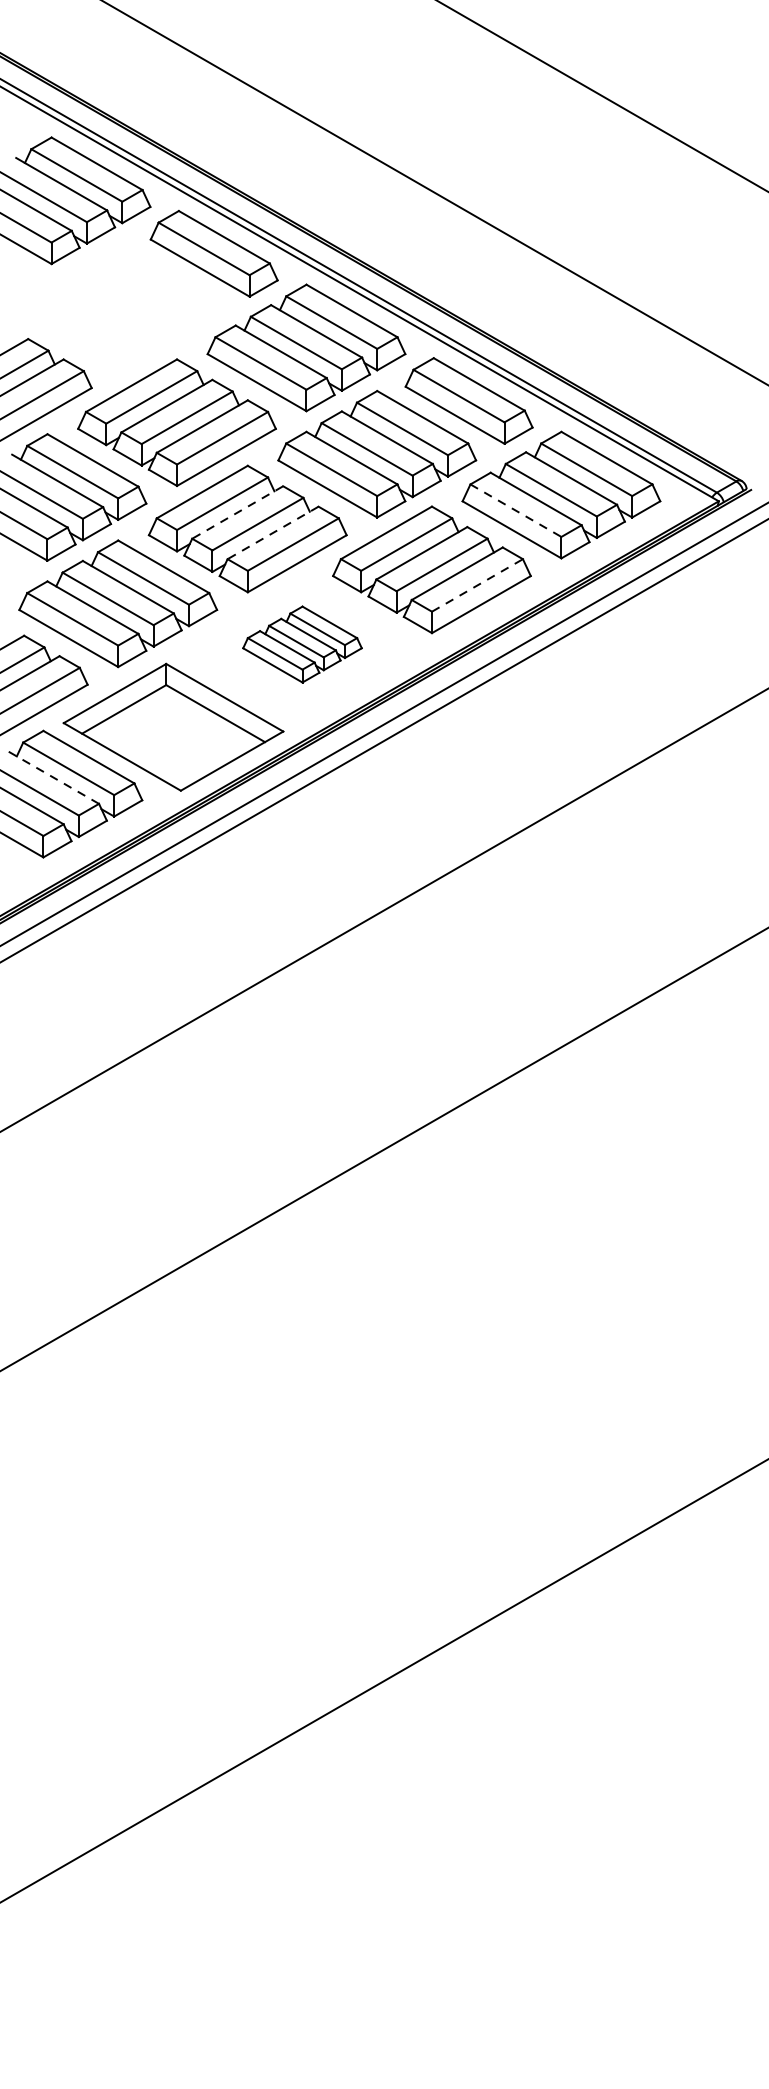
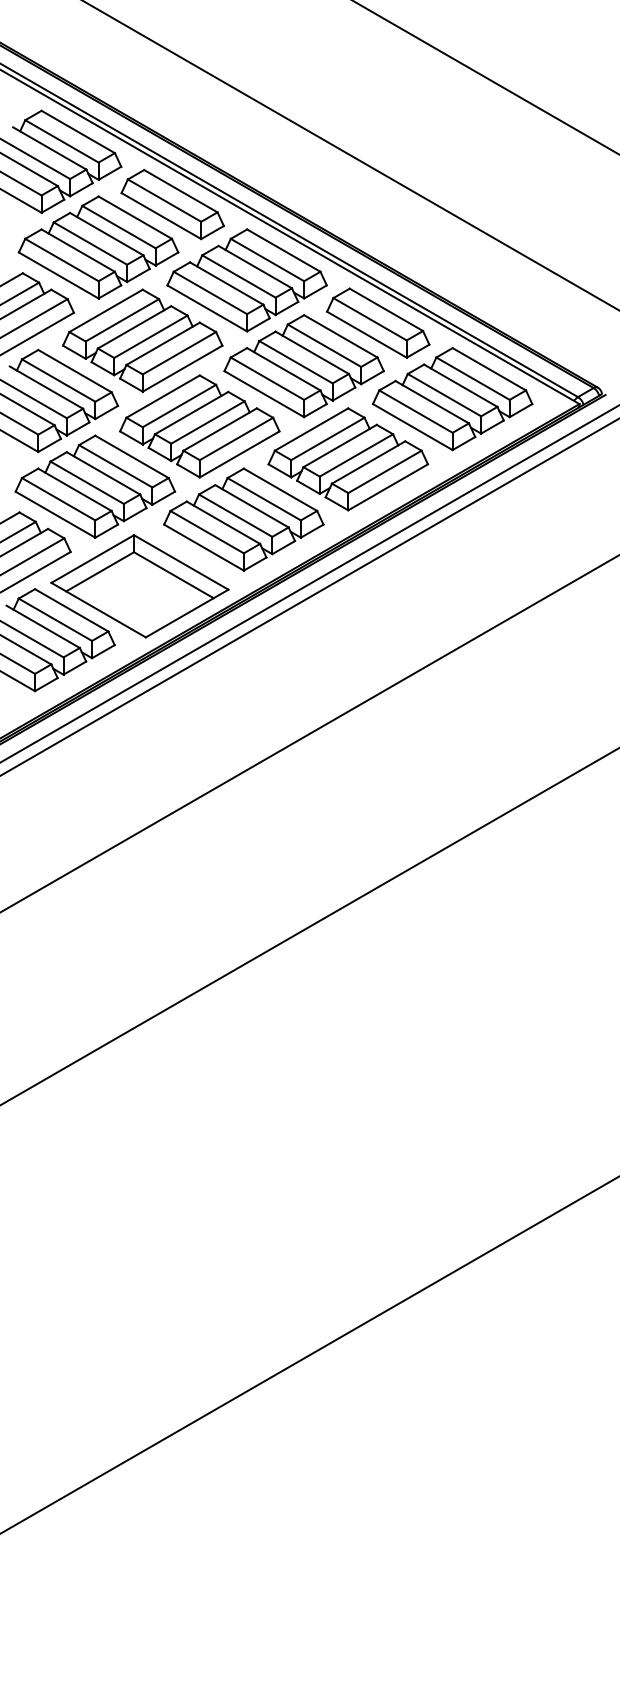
part: (122, 307) -> (98, 247), added
line: (516, 510) -> (416, 411), dashed -> solid
line: (237, 512) -> (191, 413), dashed -> solid
line: (272, 532) -> (219, 429), dashed -> solid
line: (478, 584) -> (385, 471), dashed -> solid
part: (302, 644) -> (243, 519), size x1.67
line: (52, 777) -> (42, 626), dashed -> solid

